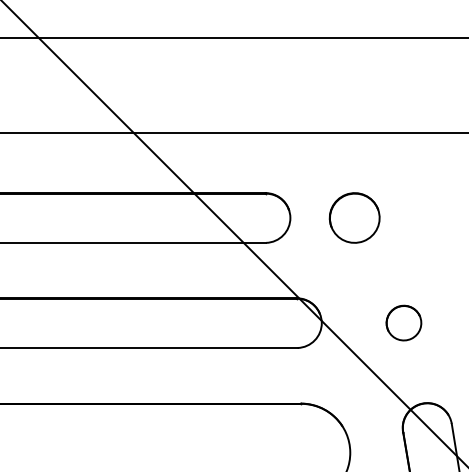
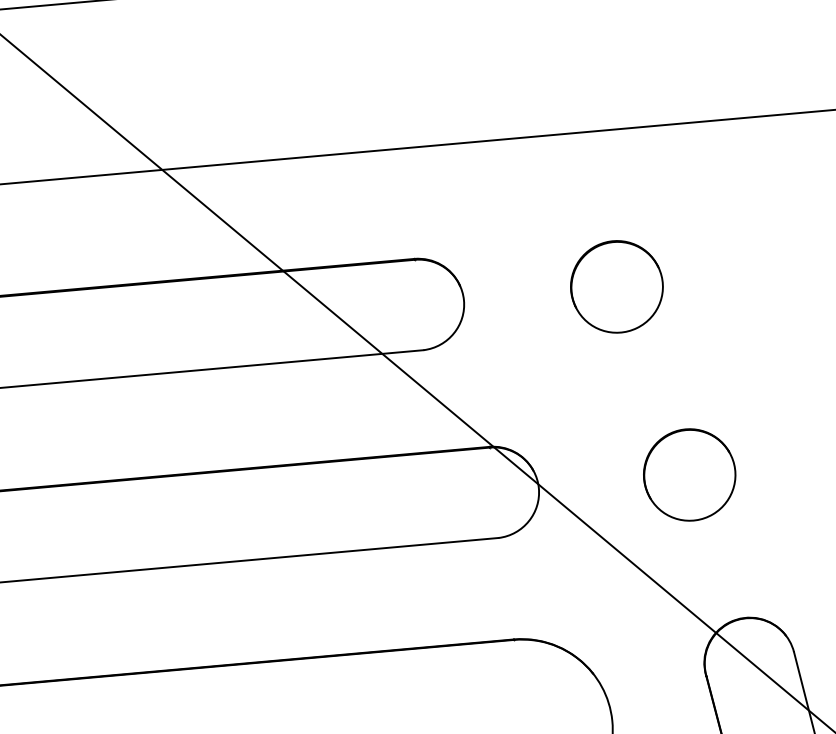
part: (354, 217) -> (616, 285), moved
part: (403, 322) -> (688, 473), size x1.43

